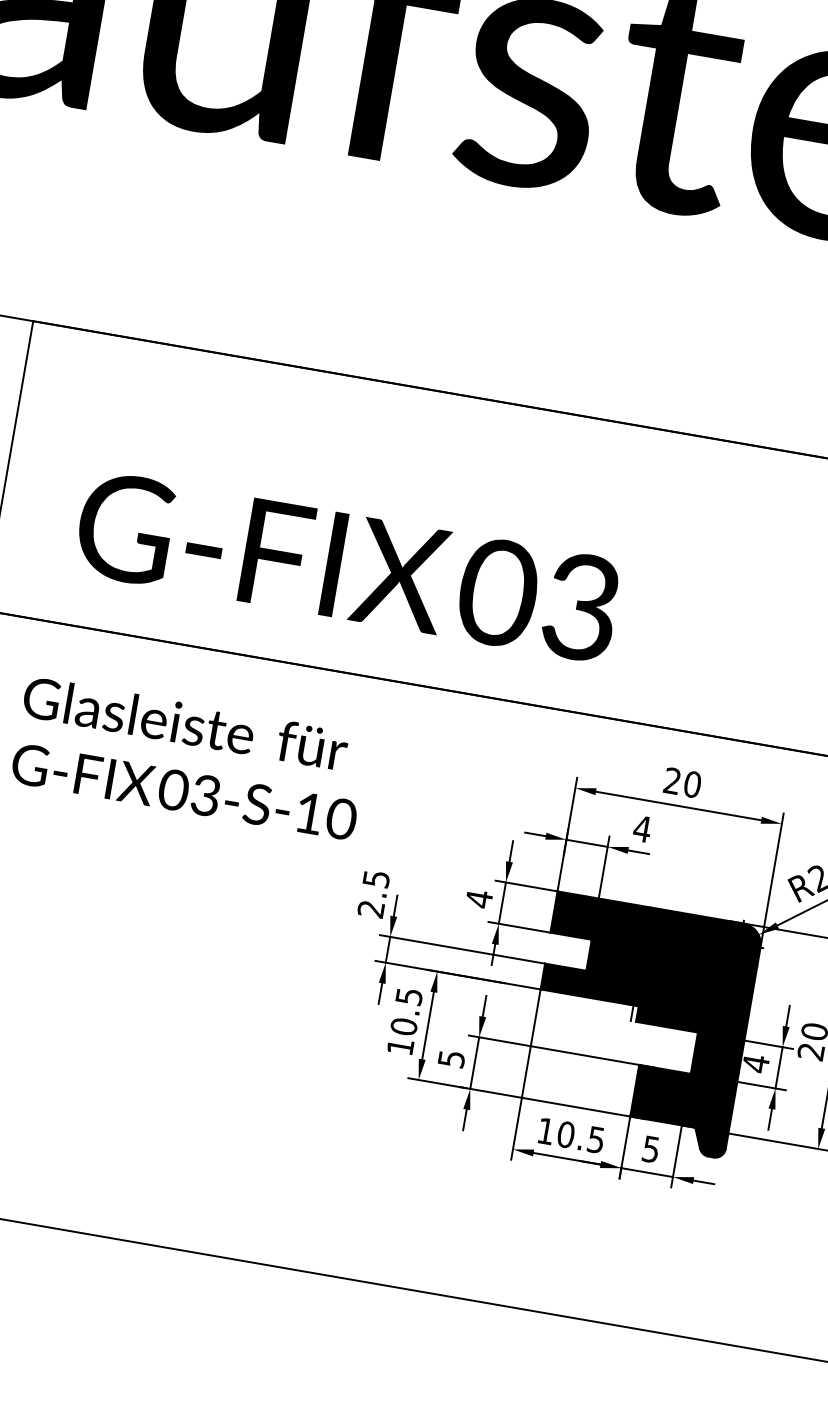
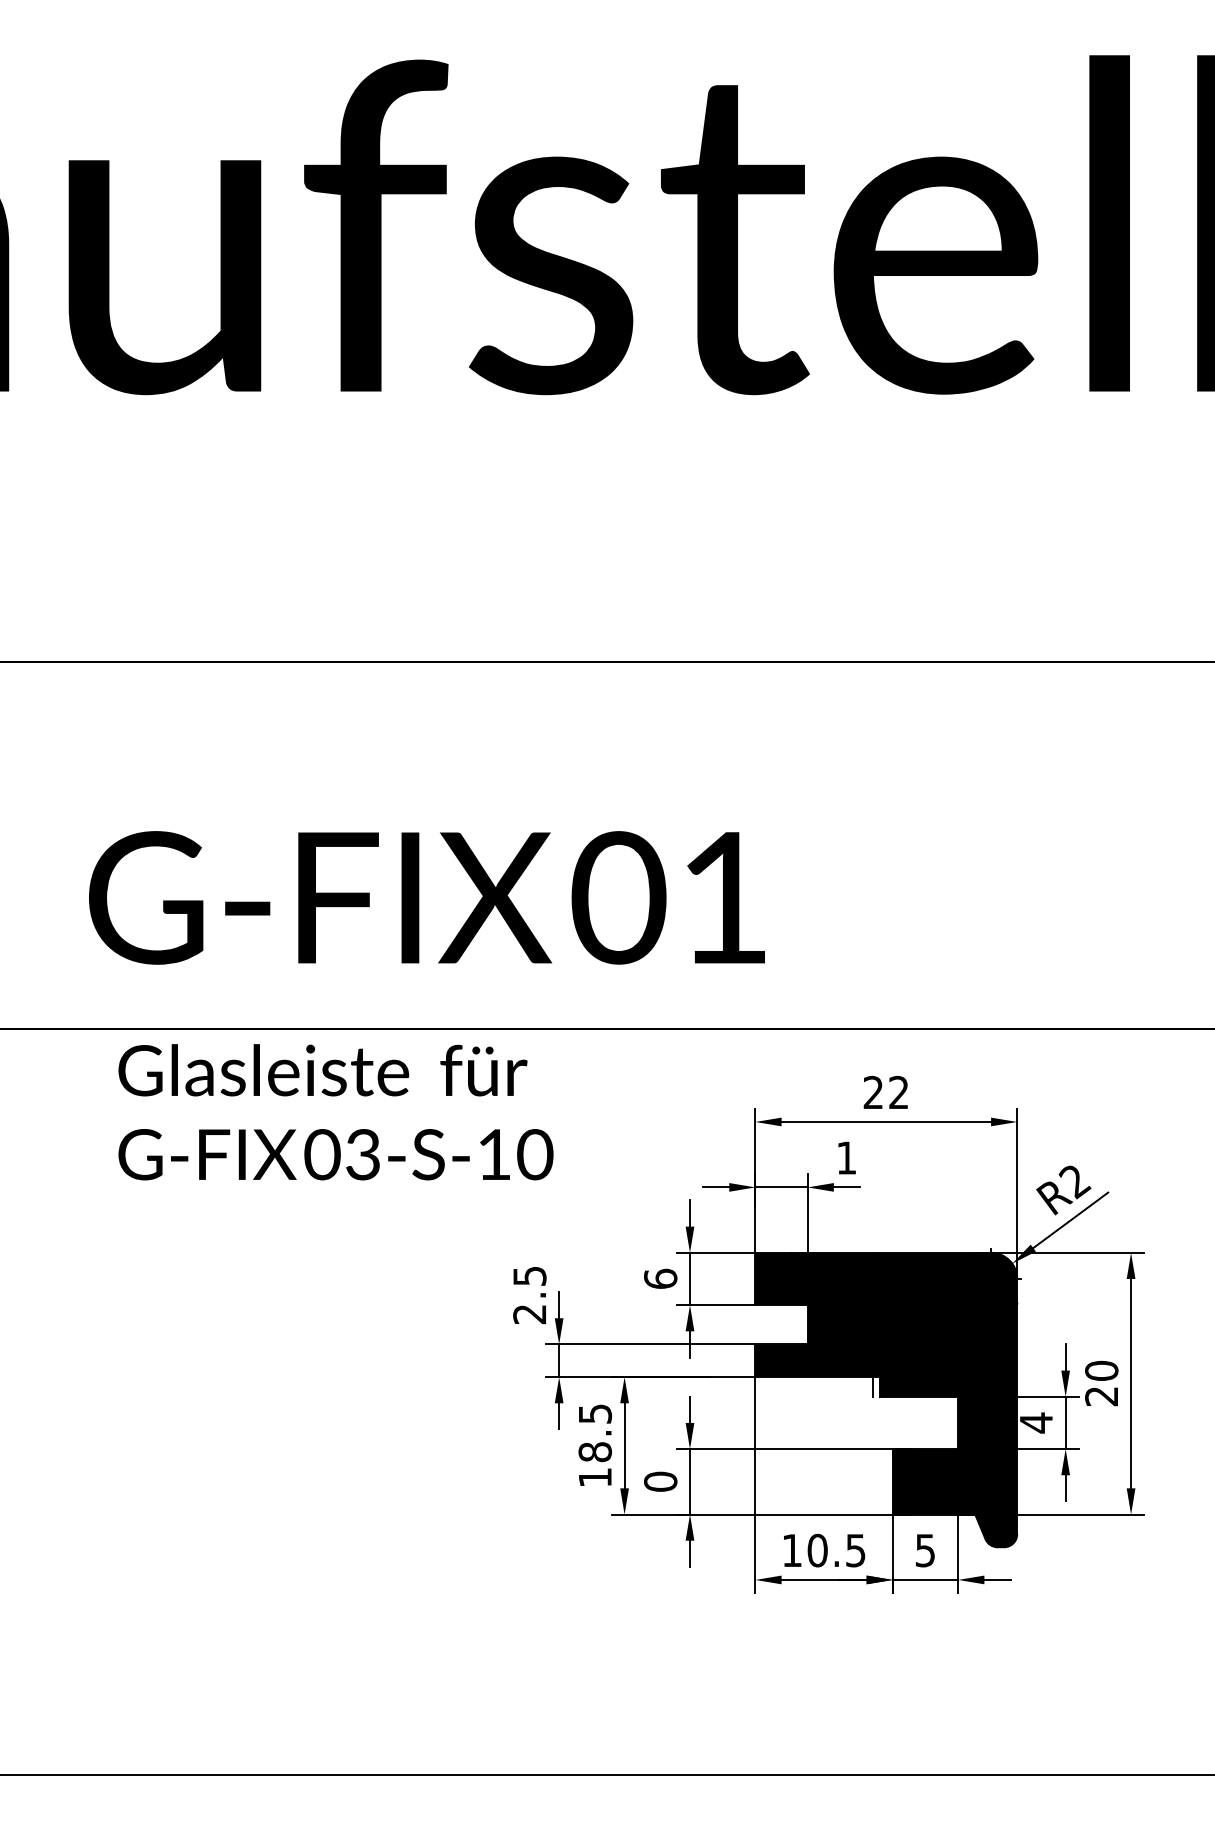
text: (580, 606) -> (723, 897), 03 -> 01
text: (189, 758) -> (335, 1112), moved
text: (693, 784) -> (899, 1092), 20 -> 22
text: (642, 828) -> (846, 1157), 4 -> 1
text: (479, 898) -> (660, 1278), 4 -> 6
text: (403, 1026) -> (594, 1452), 10.5 -> 18.5
text: (451, 1058) -> (660, 1481), 5 -> 0

